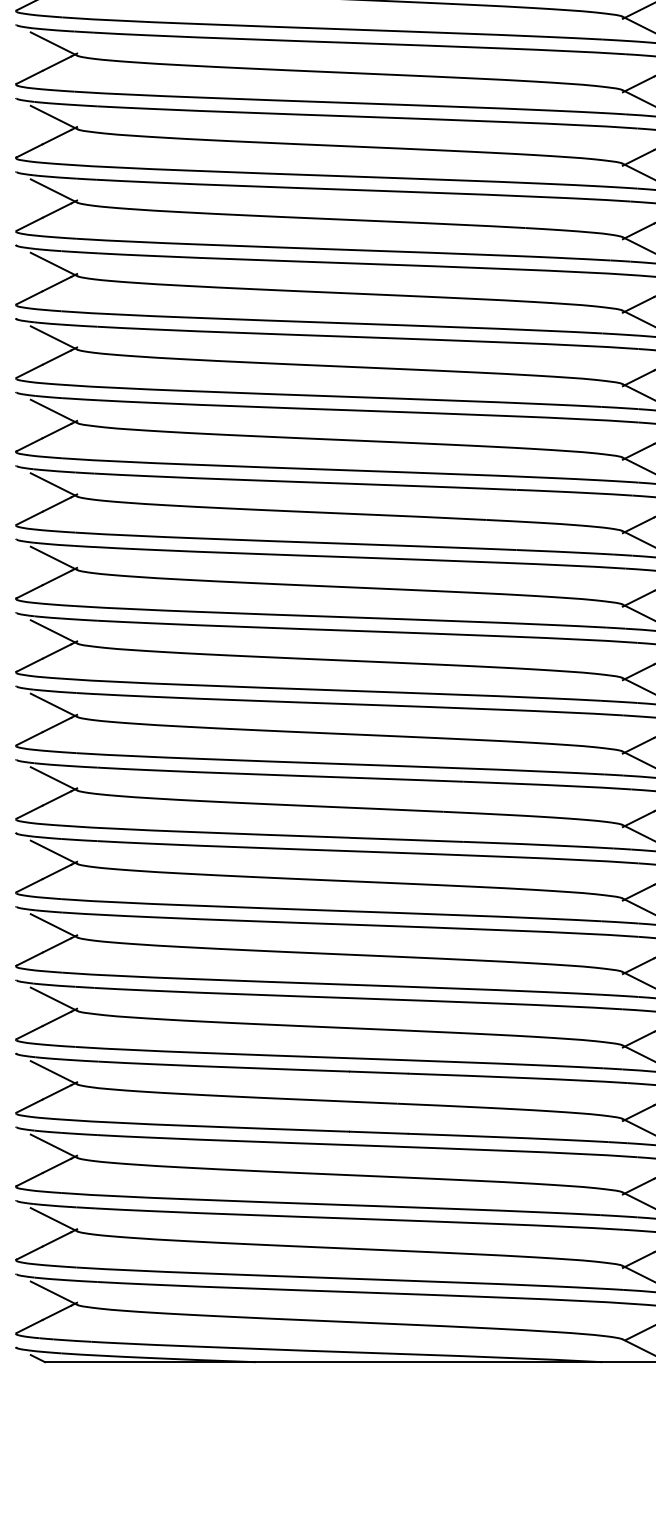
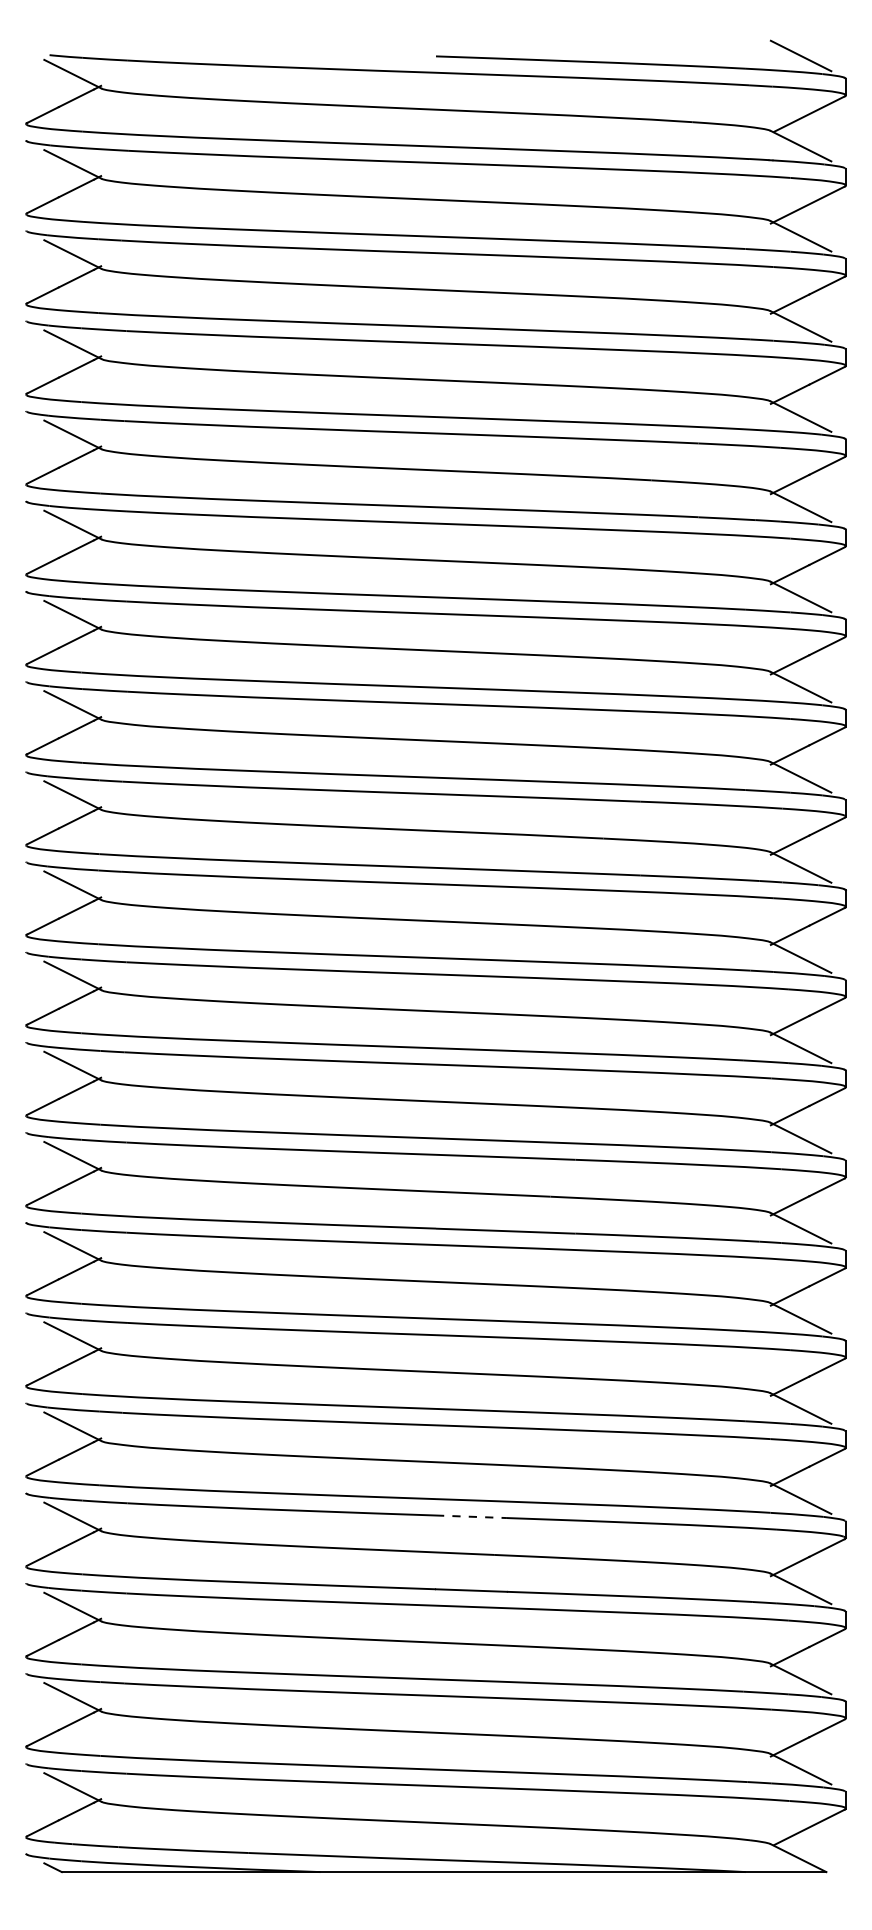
line: (378, 1072) -> (471, 1516), solid -> dashed

